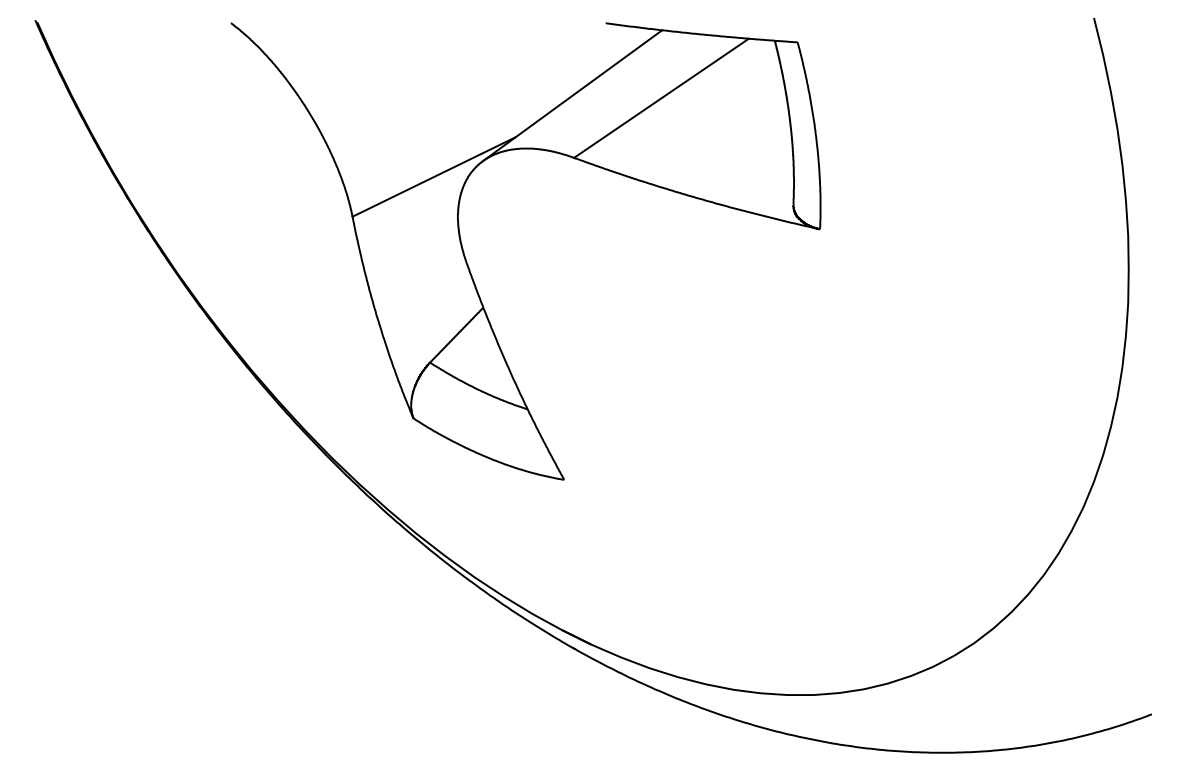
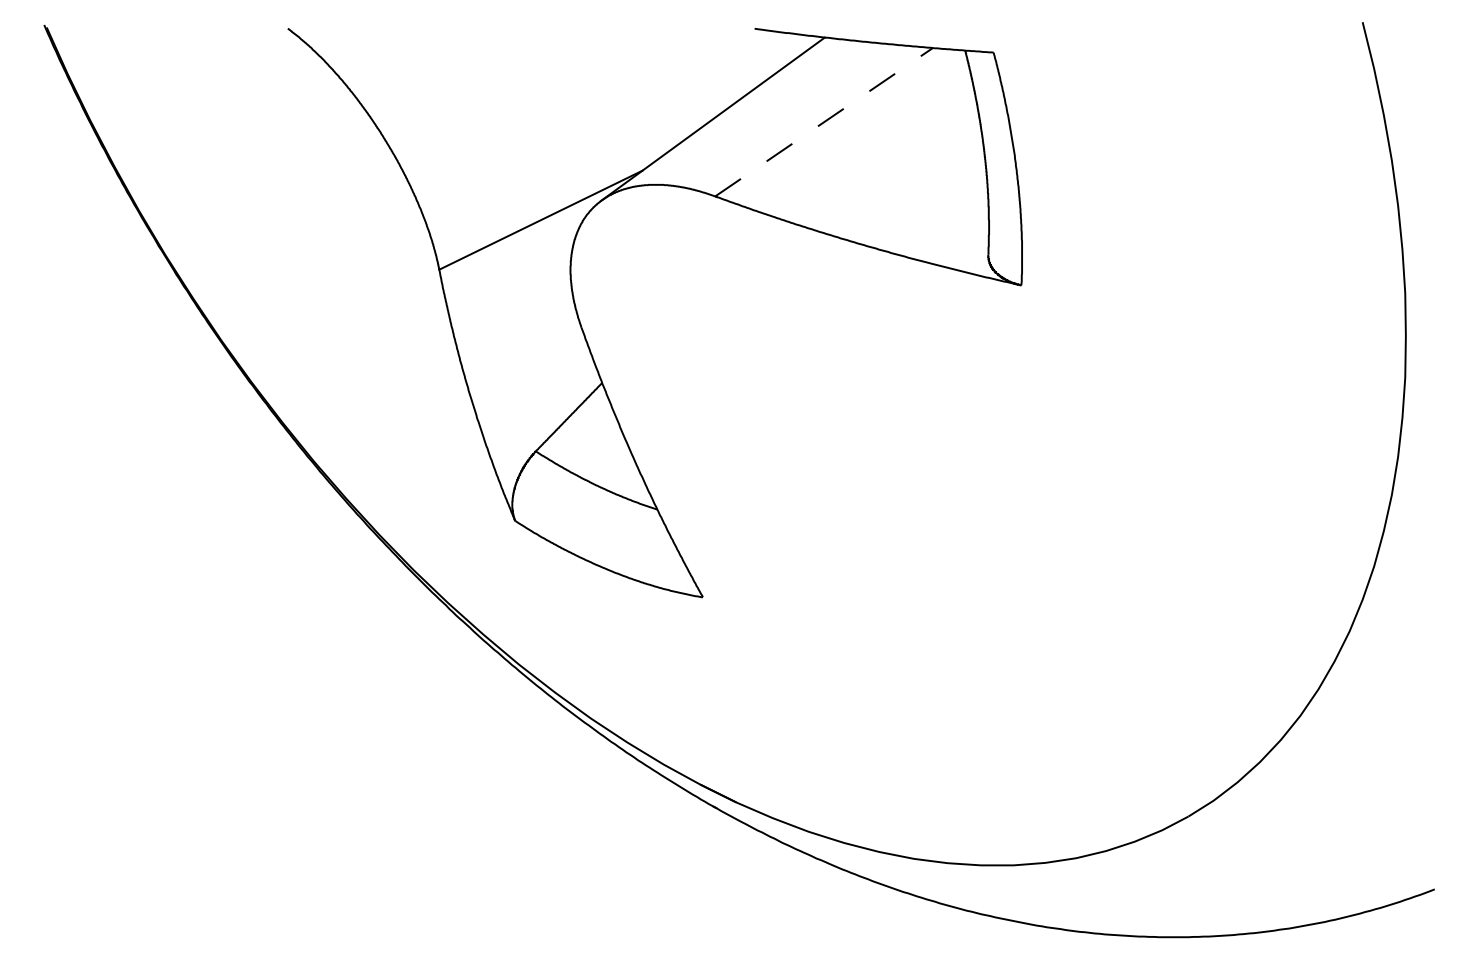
line: (661, 98) -> (824, 122), solid -> dashed

